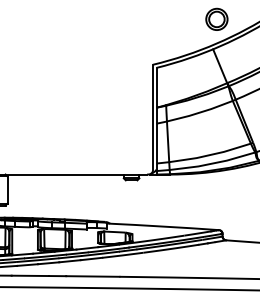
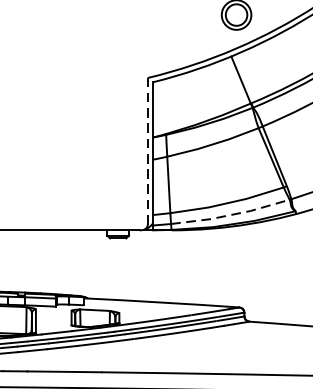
line: (152, 117) -> (147, 151), solid -> dashed
line: (212, 163) -> (230, 215), solid -> dashed

